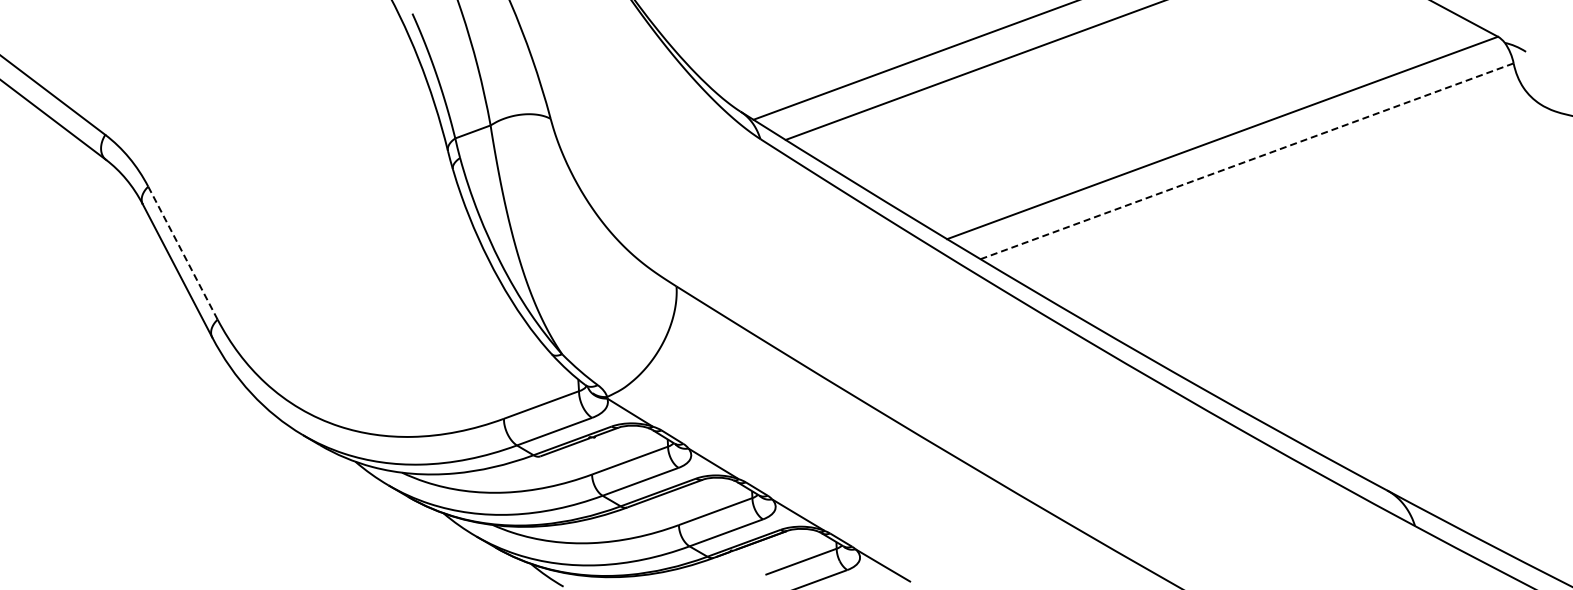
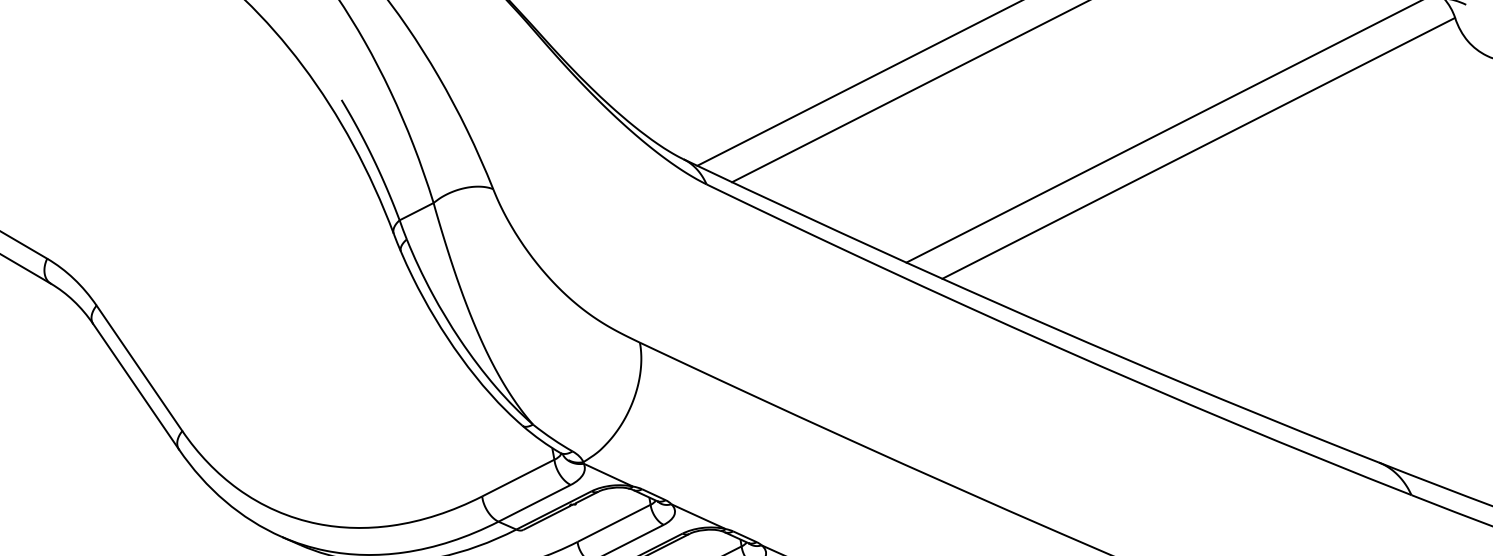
line: (1247, 161) -> (1199, 148), dashed -> solid
line: (182, 253) -> (139, 368), dashed -> solid

